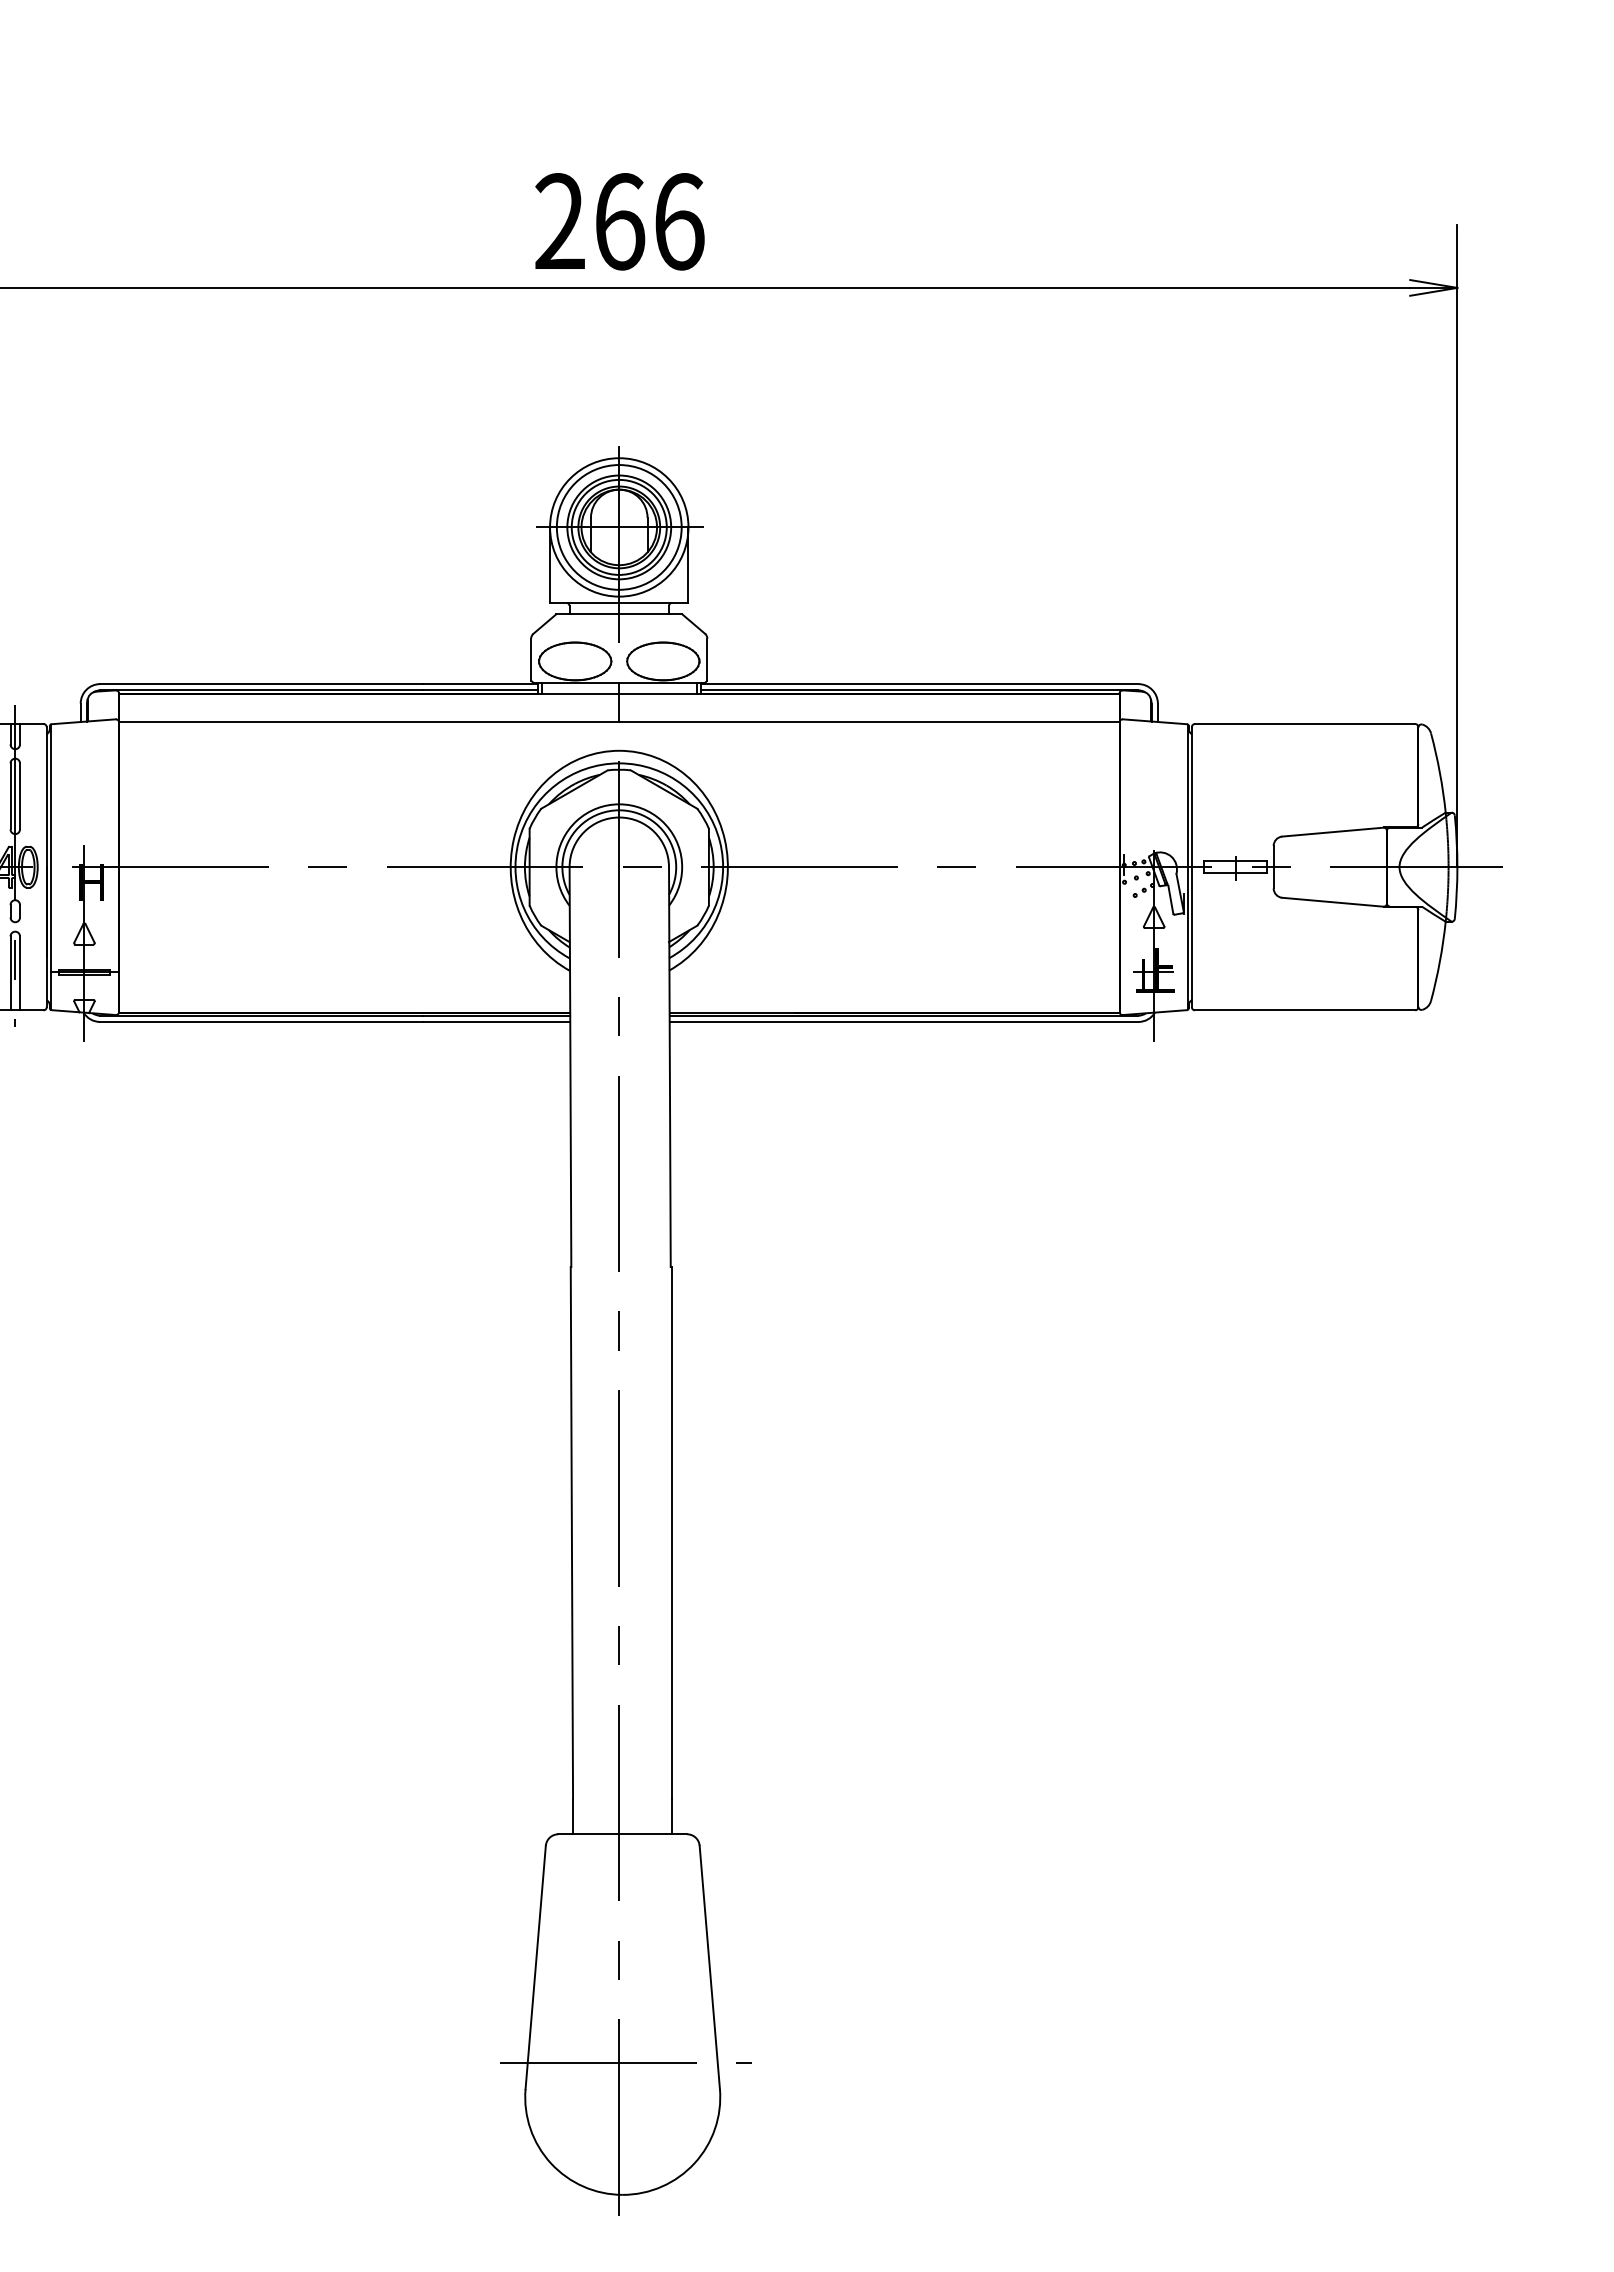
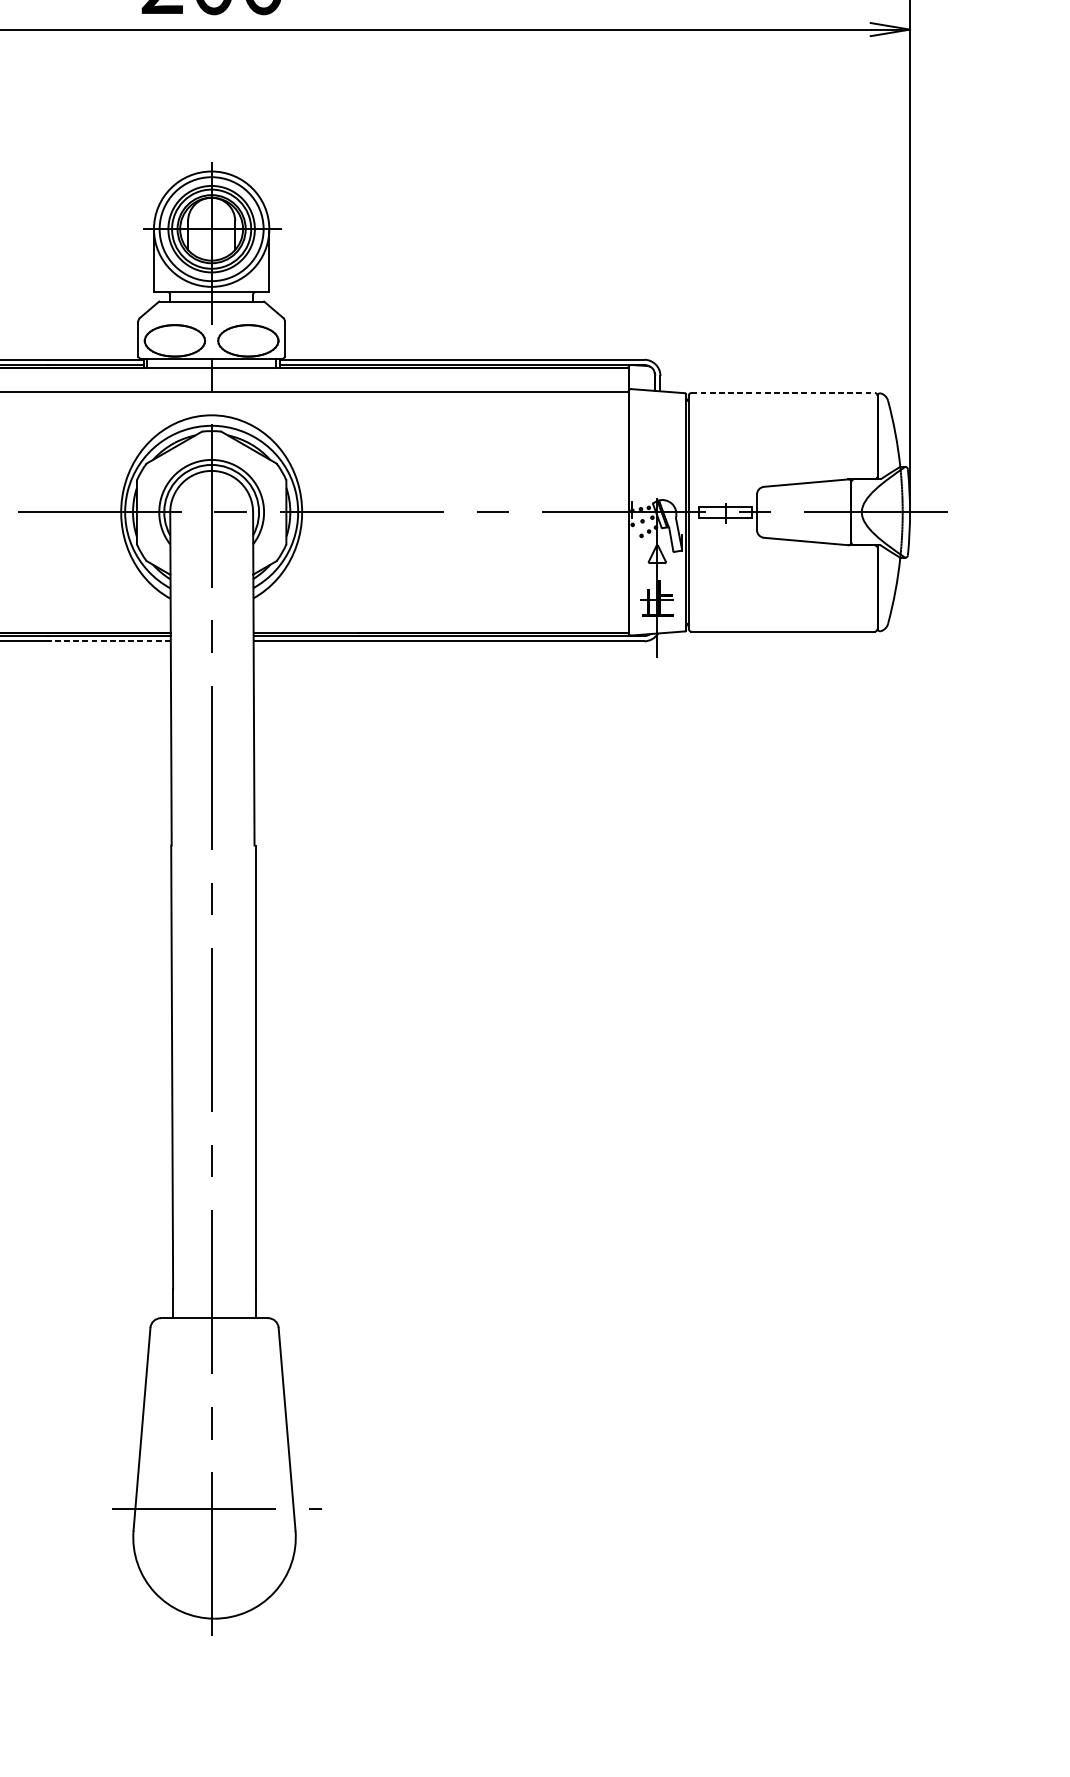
line: (1305, 724) -> (783, 393), solid -> dashed
line: (496, 1021) -> (109, 640), solid -> dashed

